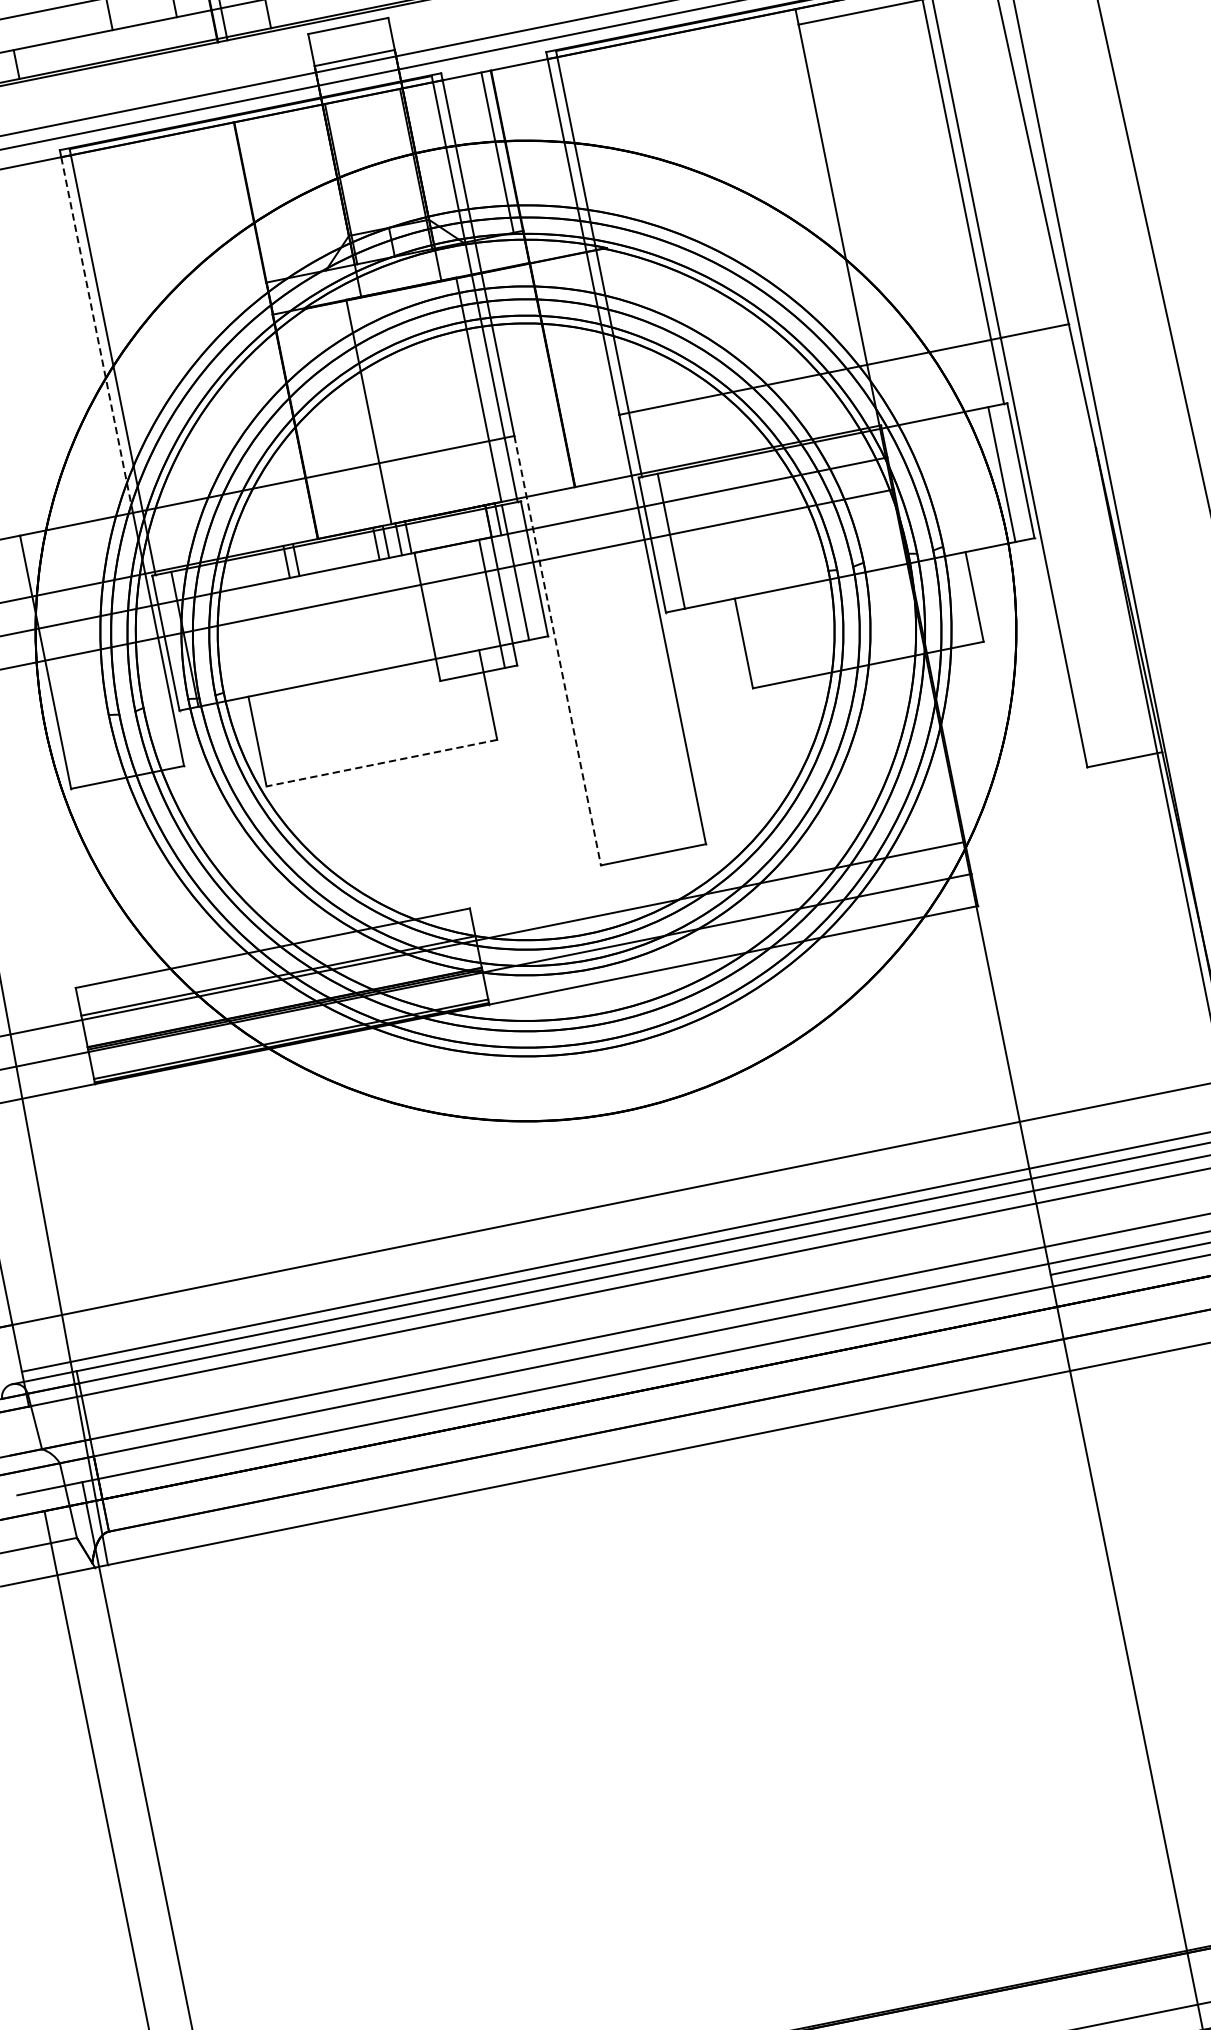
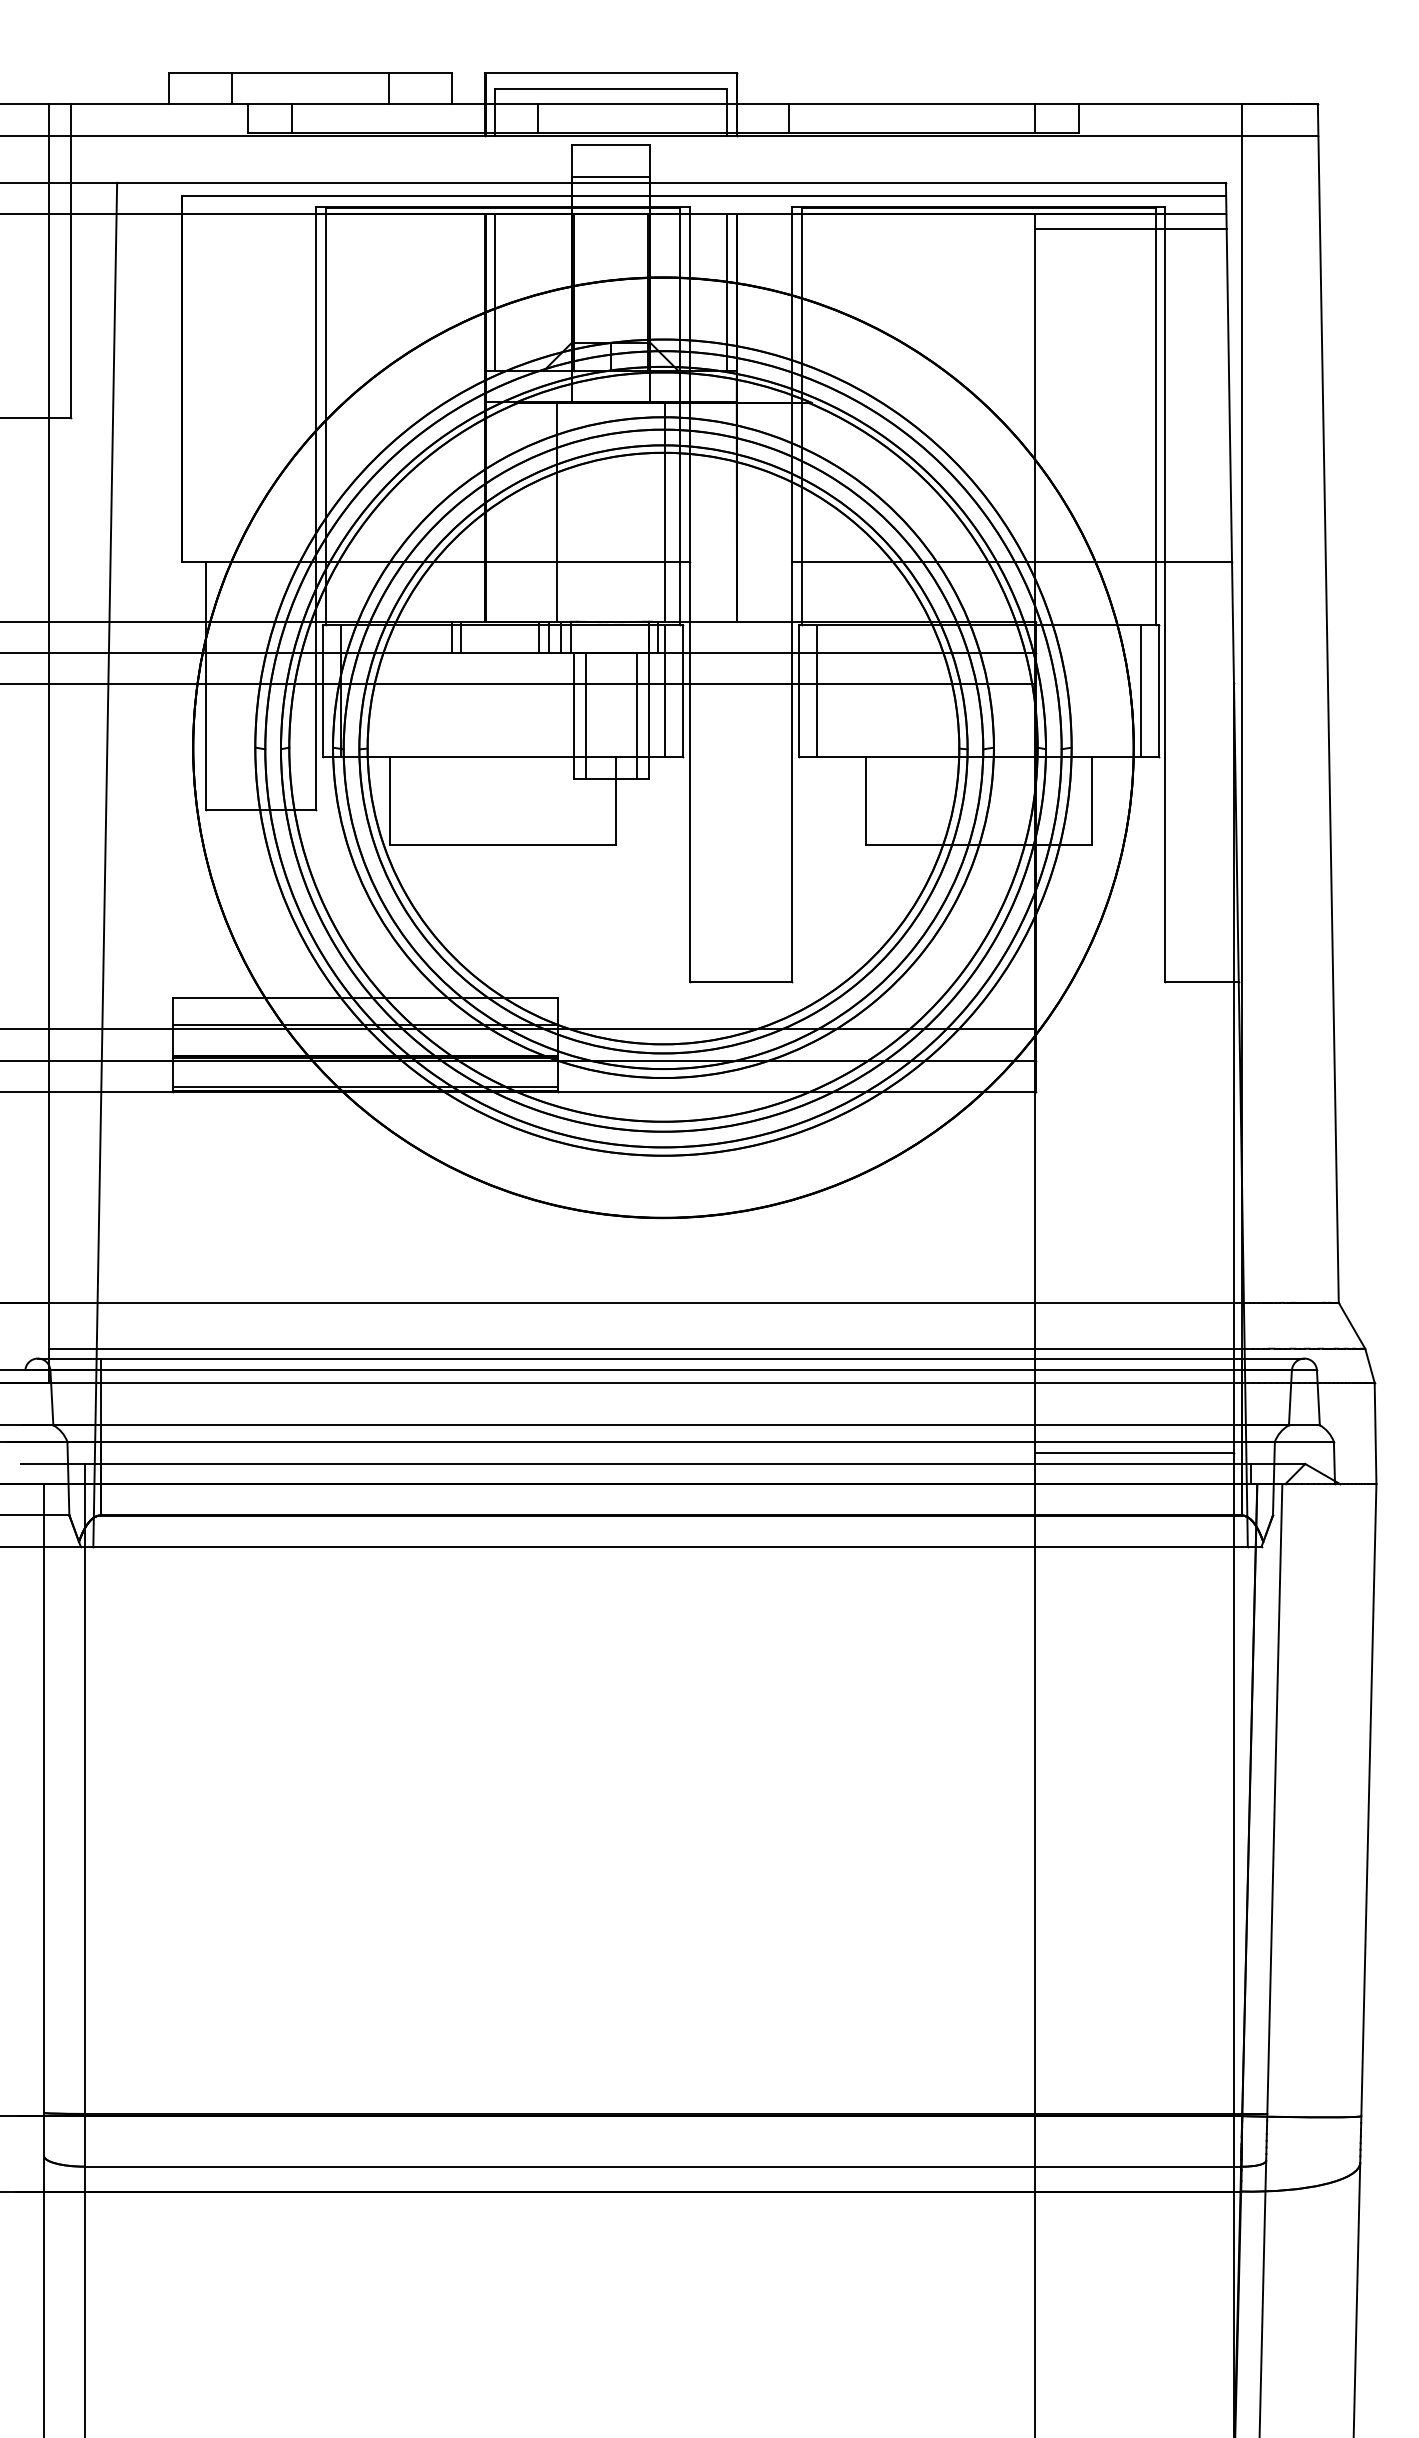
line: (259, 200) -> (494, 292), added
line: (97, 335) -> (316, 388), dashed -> solid
line: (439, 614) -> (585, 715), added
line: (557, 650) -> (689, 772), dashed -> solid
line: (381, 763) -> (502, 844), dashed -> solid

